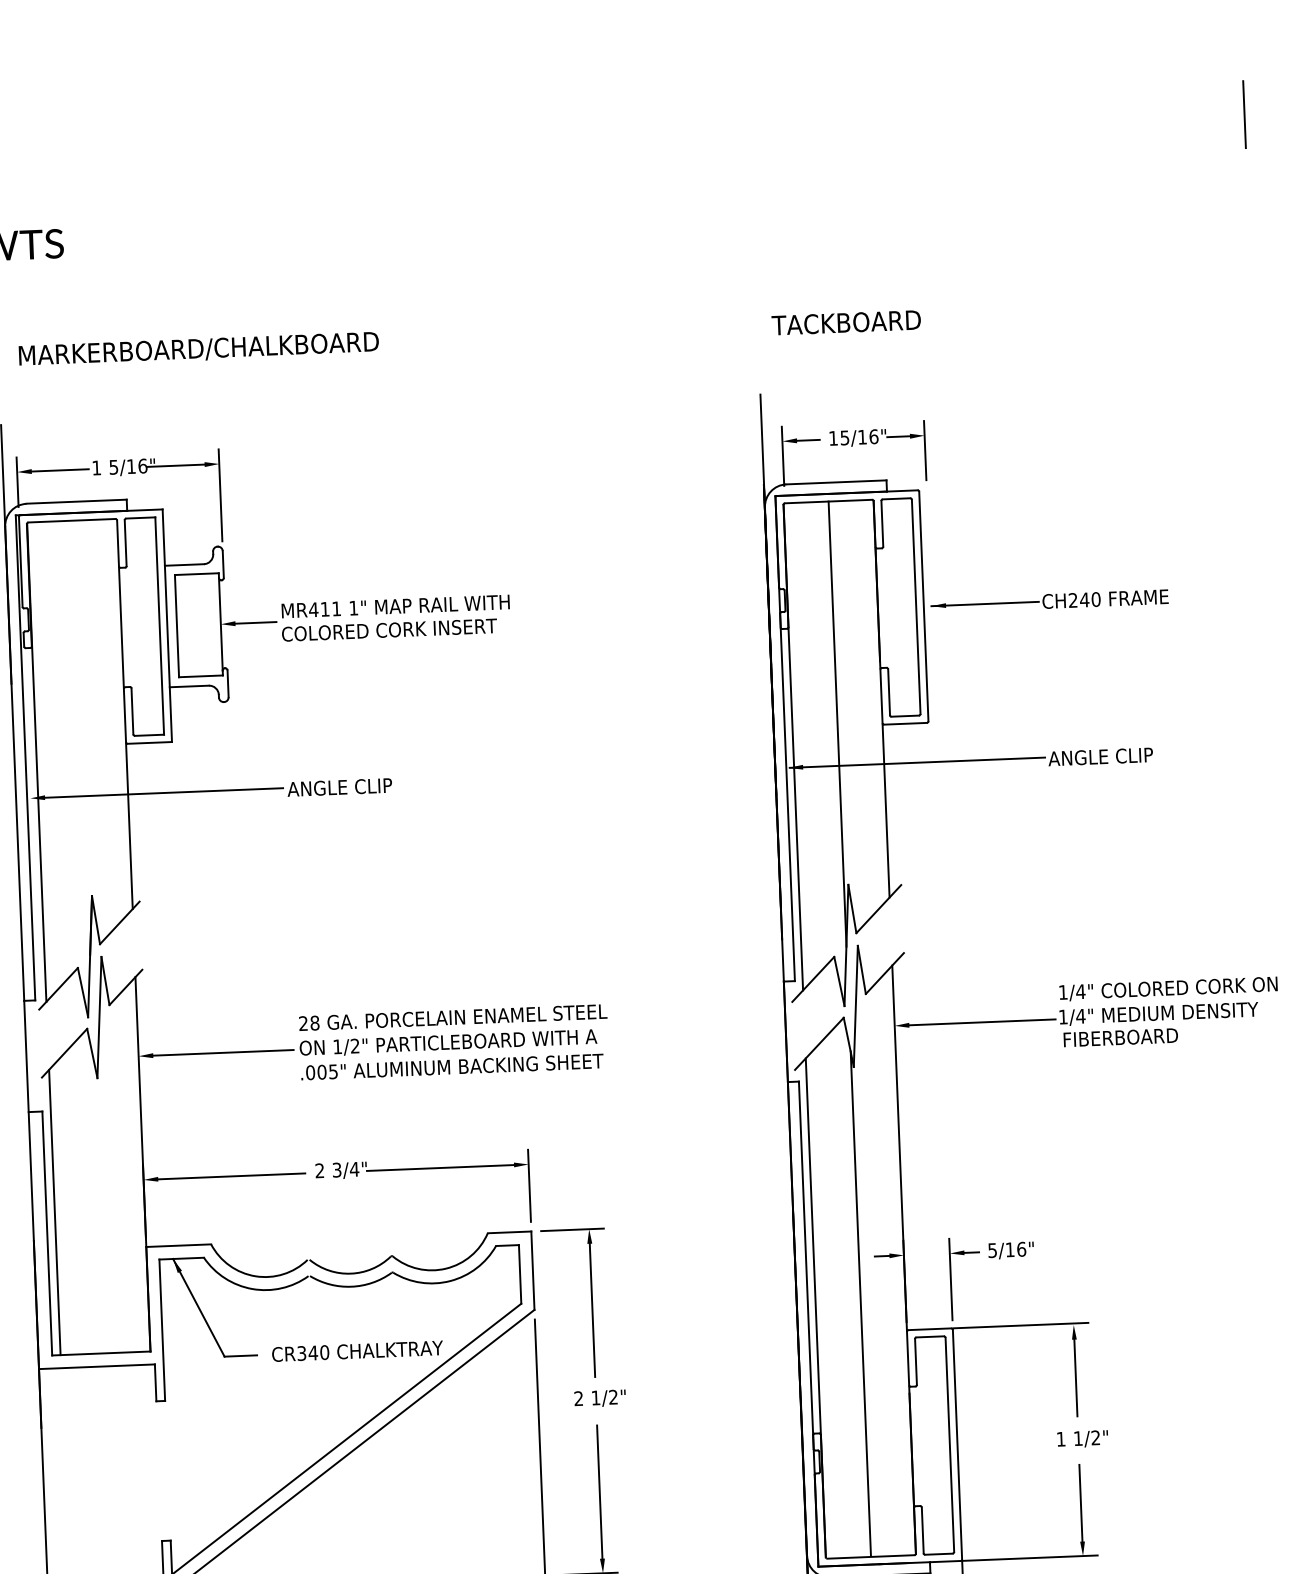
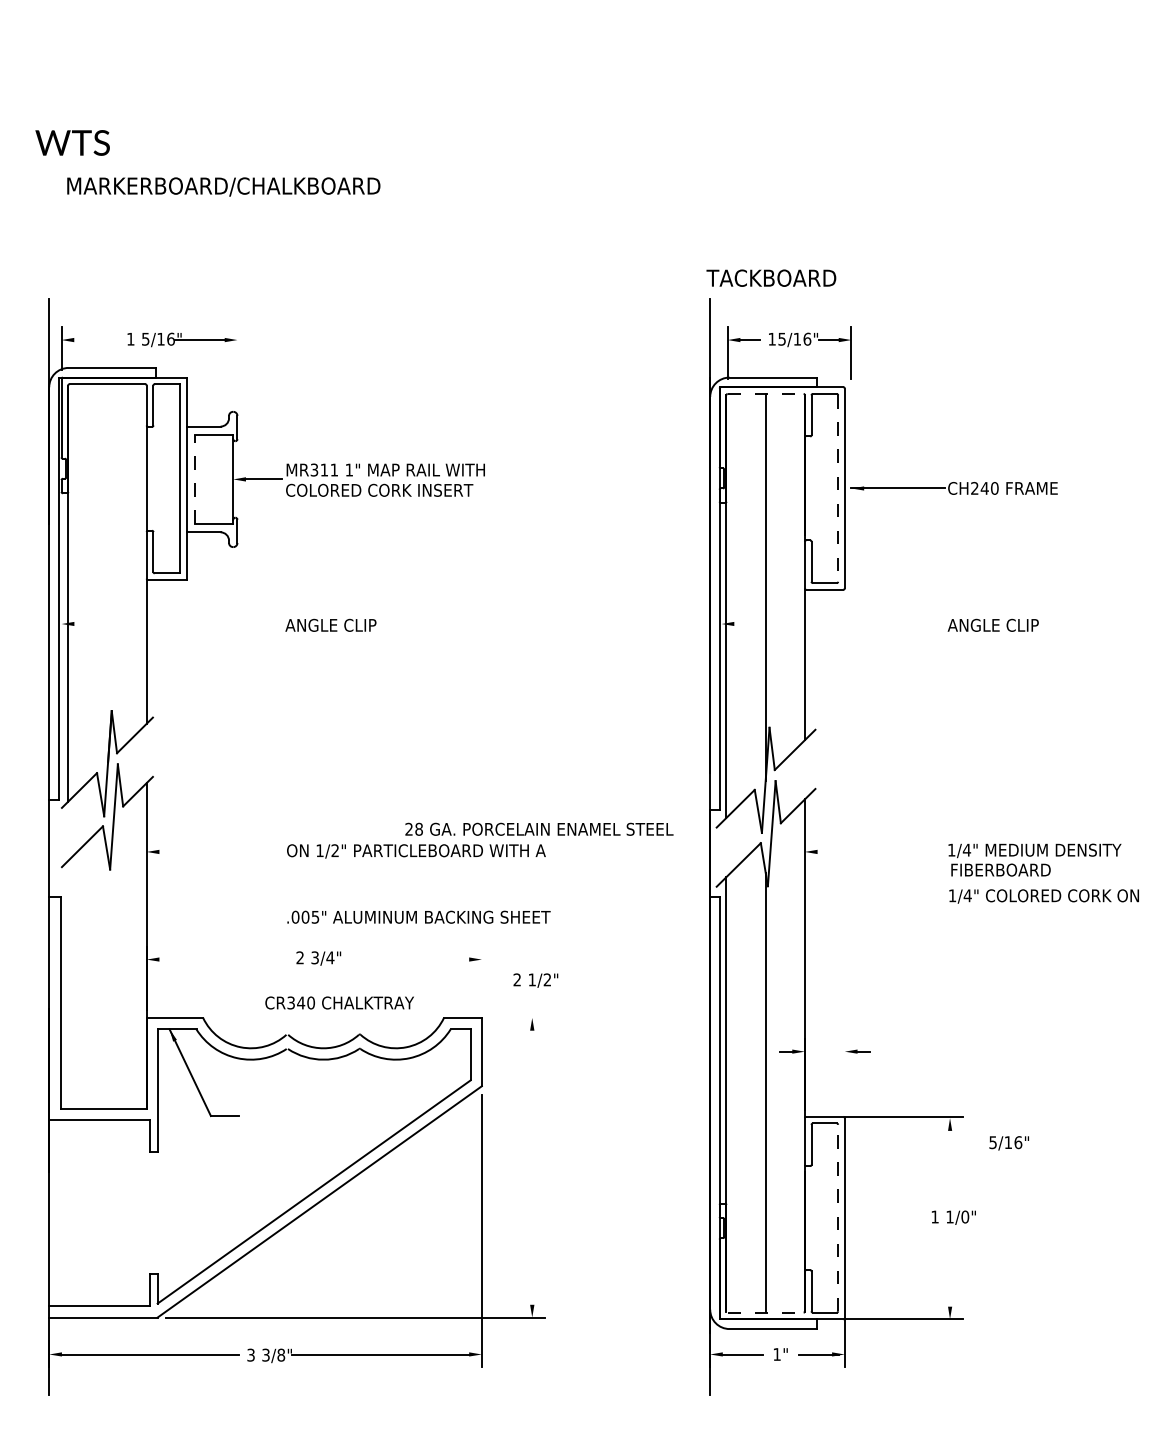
line: (1244, 114) -> (1140, 72), removed
text: (846, 321) -> (771, 277), moved
text: (198, 349) -> (223, 186), moved
line: (59, 470) -> (98, 340), removed
line: (220, 495) -> (237, 367), removed
line: (828, 501) -> (765, 393), solid -> dashed
line: (916, 607) -> (838, 489), solid -> dashed
text: (313, 609) -> (314, 469), MR411 -> MR311
line: (177, 624) -> (195, 478), solid -> dashed
line: (917, 763) -> (833, 624), removed
line: (163, 793) -> (177, 624), removed
text: (1167, 989) -> (1043, 896), moved
text: (453, 1016) -> (539, 828), moved
line: (981, 1021) -> (880, 851), removed
line: (223, 1052) -> (220, 851), removed
text: (451, 1066) -> (418, 916), moved
line: (440, 1167) -> (405, 959), removed
line: (231, 1176) -> (223, 959), removed
line: (529, 1185) -> (481, 977), removed
line: (54, 1212) -> (68, 984), removed
line: (572, 1229) -> (517, 1017), removed
text: (1010, 1250) -> (1008, 1143), moved
line: (950, 1278) -> (844, 1073), removed
line: (592, 1310) -> (532, 1088), removed
text: (357, 1350) -> (339, 1002), moved
line: (1076, 1377) -> (950, 1163), removed
text: (599, 1398) -> (535, 980), moved
text: (1096, 1437) -> (965, 1216), 1/2" -> 1/0"
line: (950, 1444) -> (838, 1217), solid -> dashed
line: (600, 1491) -> (532, 1246), removed
line: (1081, 1502) -> (950, 1272), removed
line: (870, 1556) -> (765, 1312), solid -> dashed

